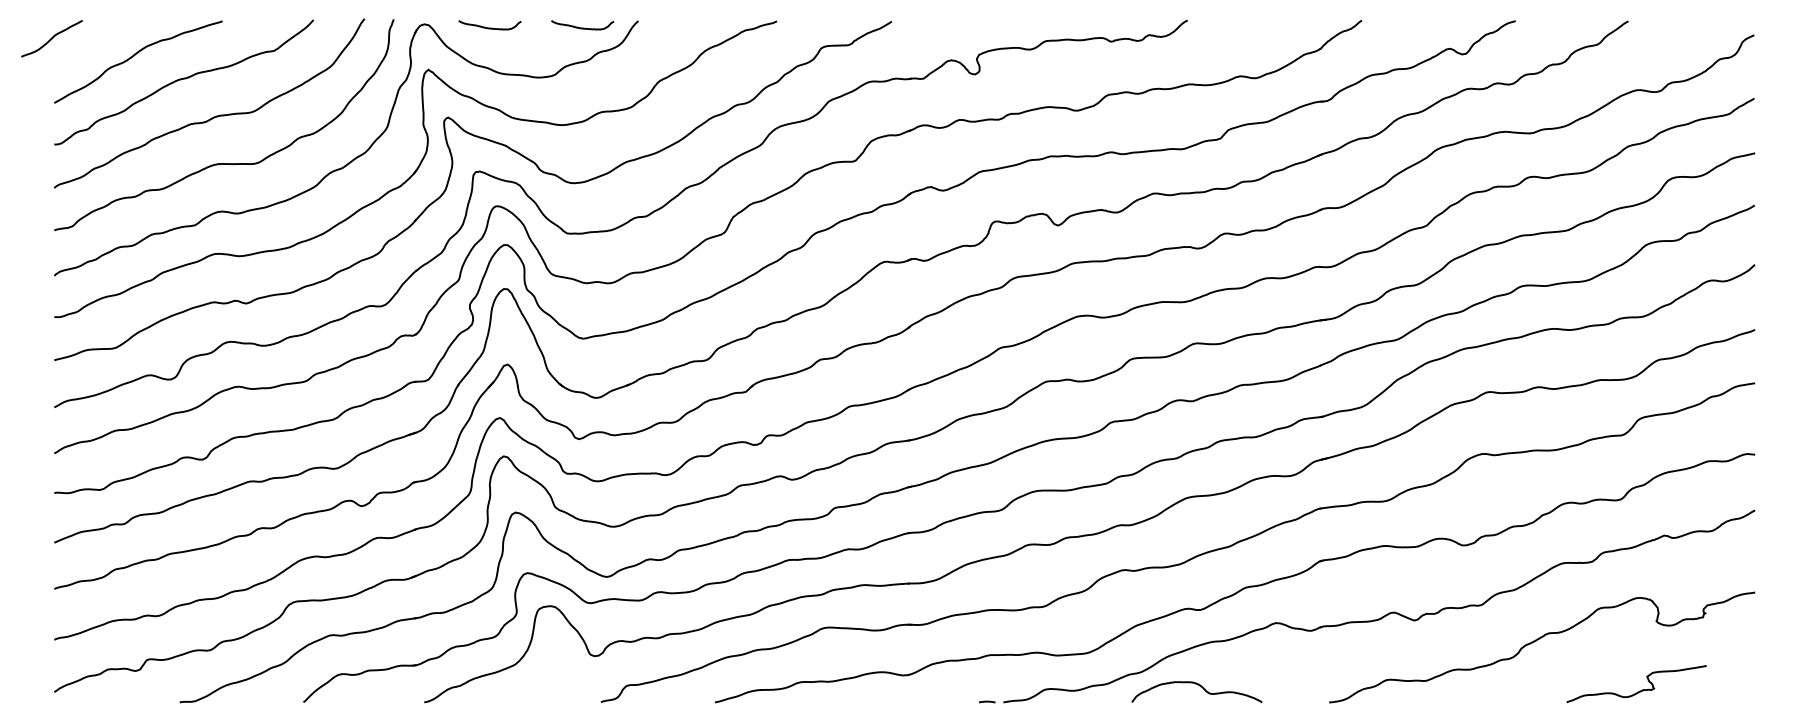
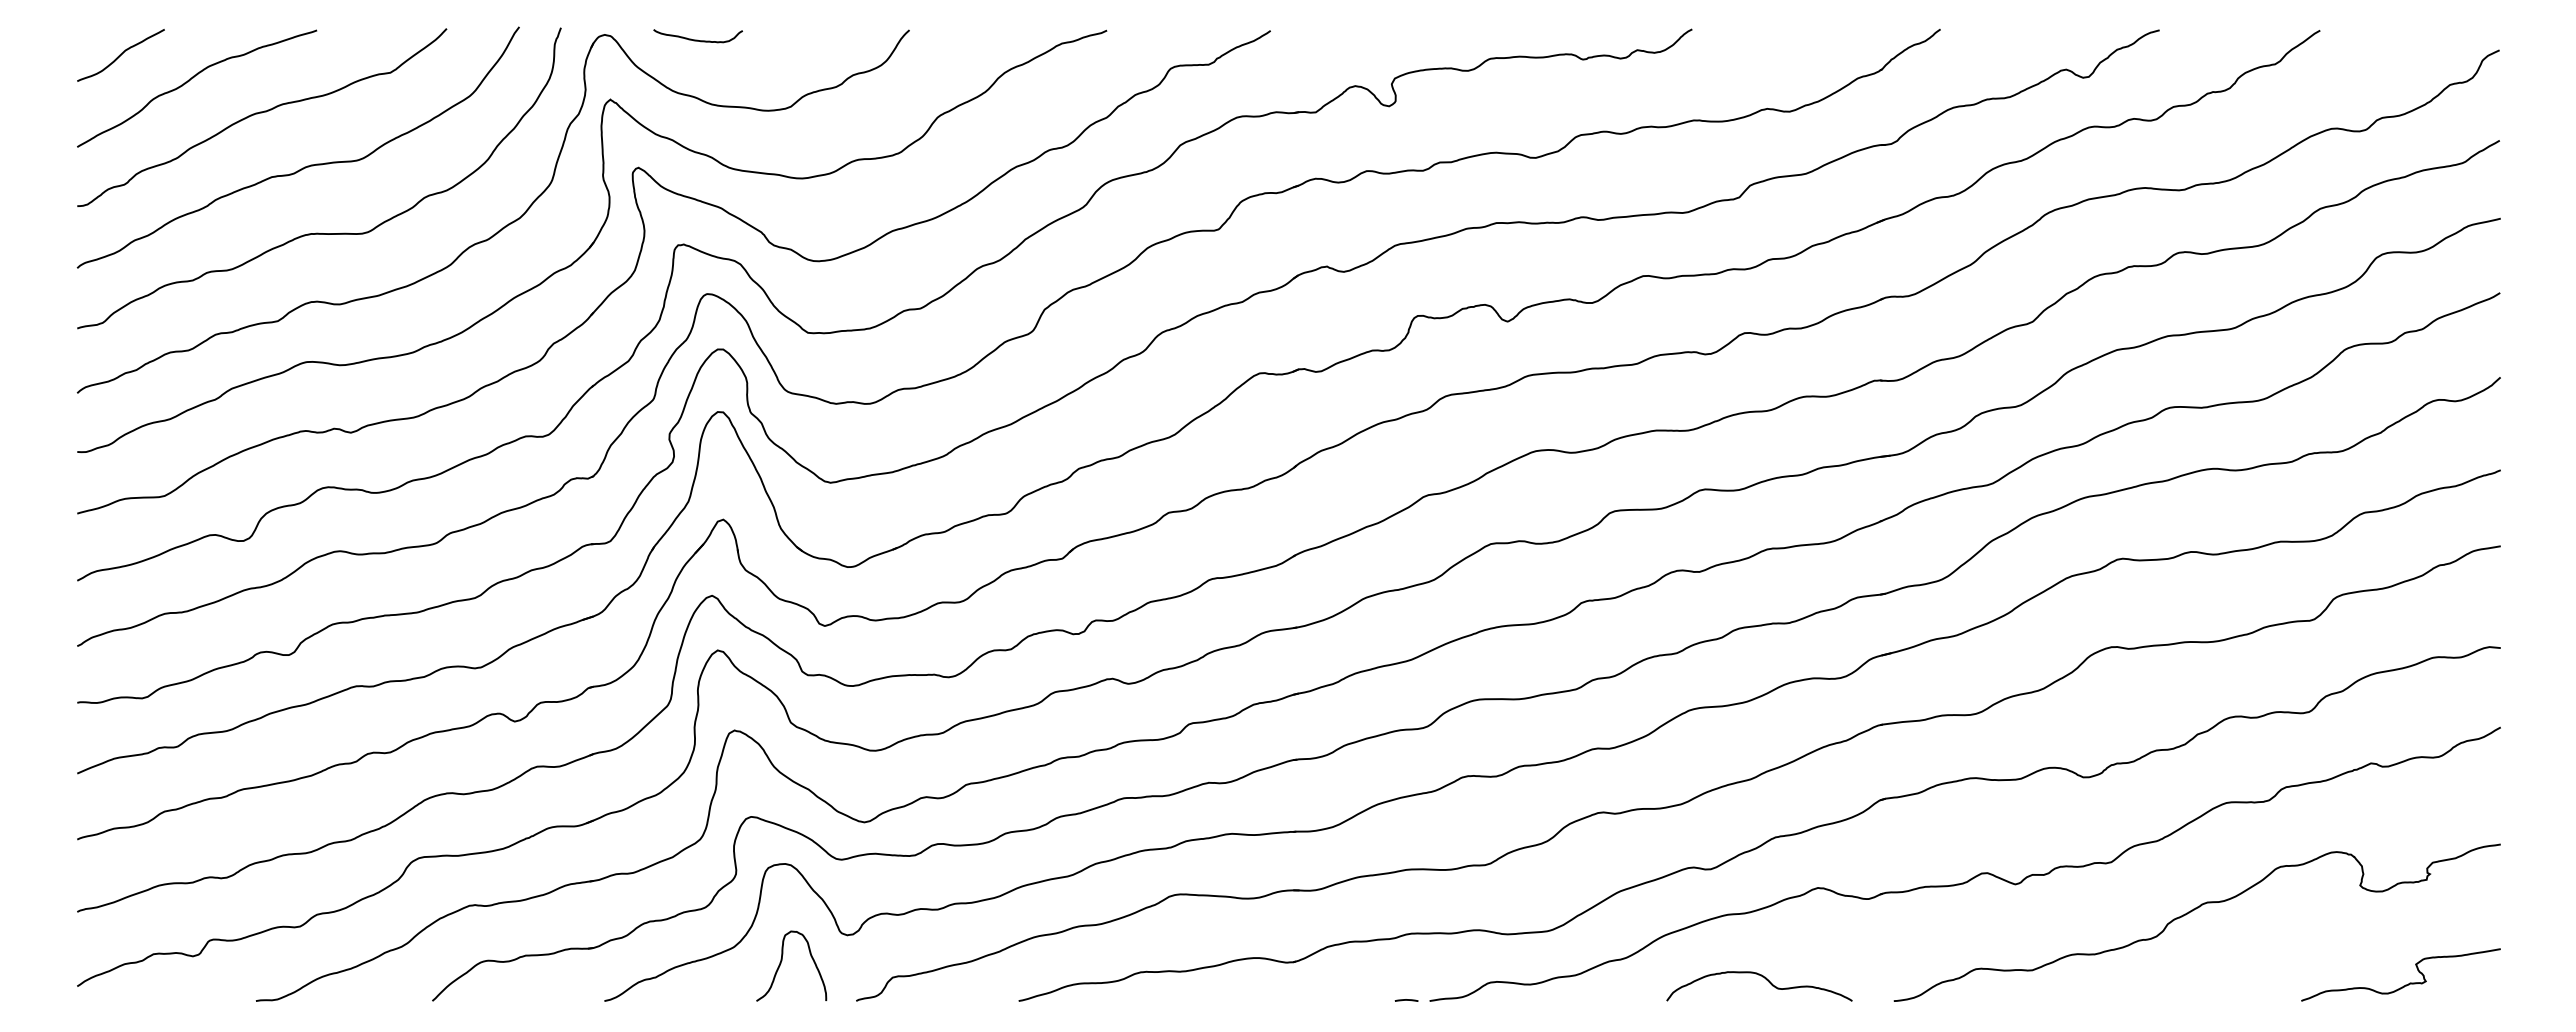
curve: (582, 27) -> (829, 39), removed
curve: (51, 38) -> (120, 55), moved
curve: (548, 676) -> (781, 963), added
curve: (1201, 687) -> (1765, 979), moved
curve: (1639, 690) -> (2405, 984), moved

